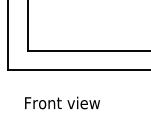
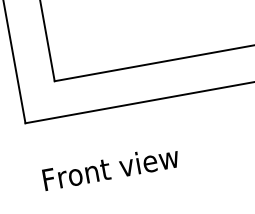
text: (62, 102) -> (110, 167), moved

